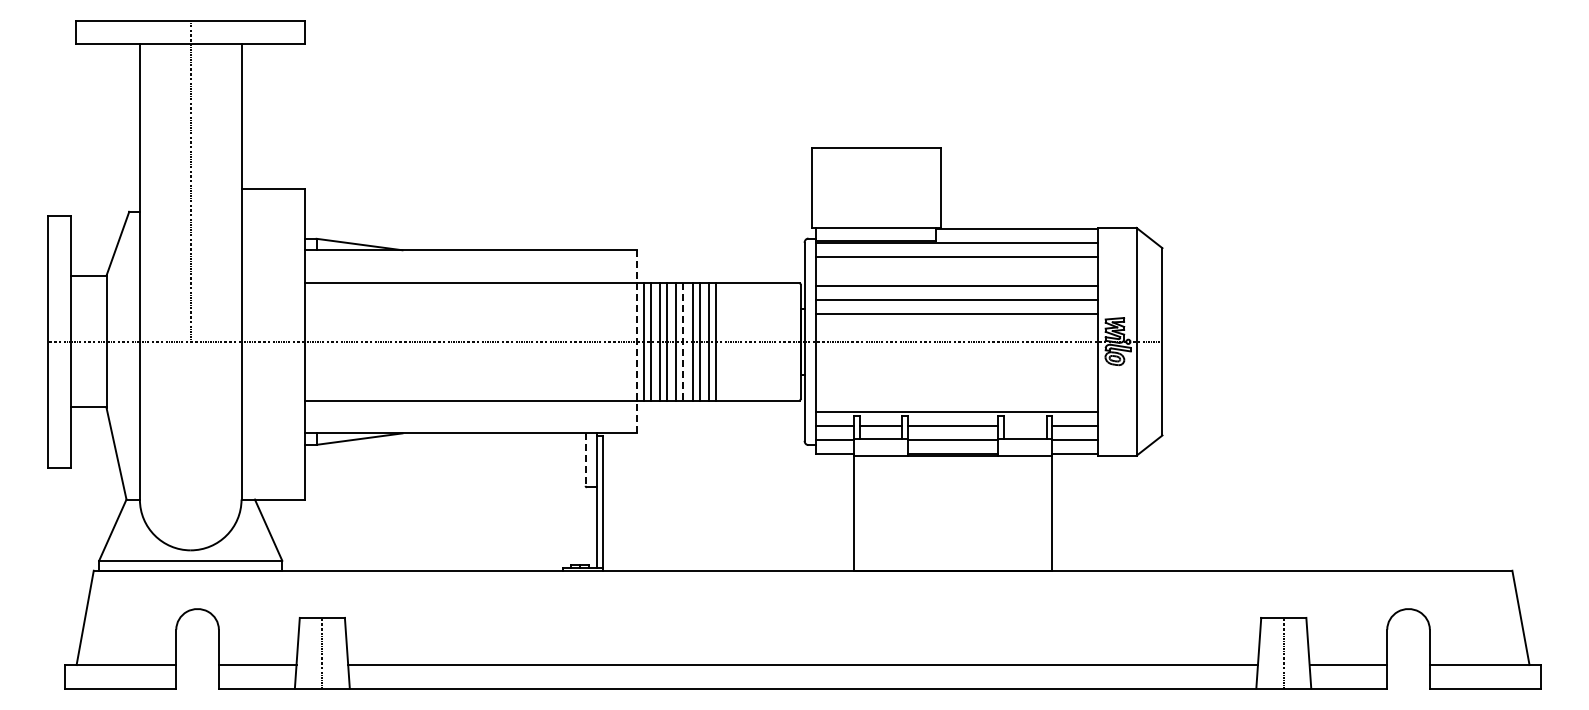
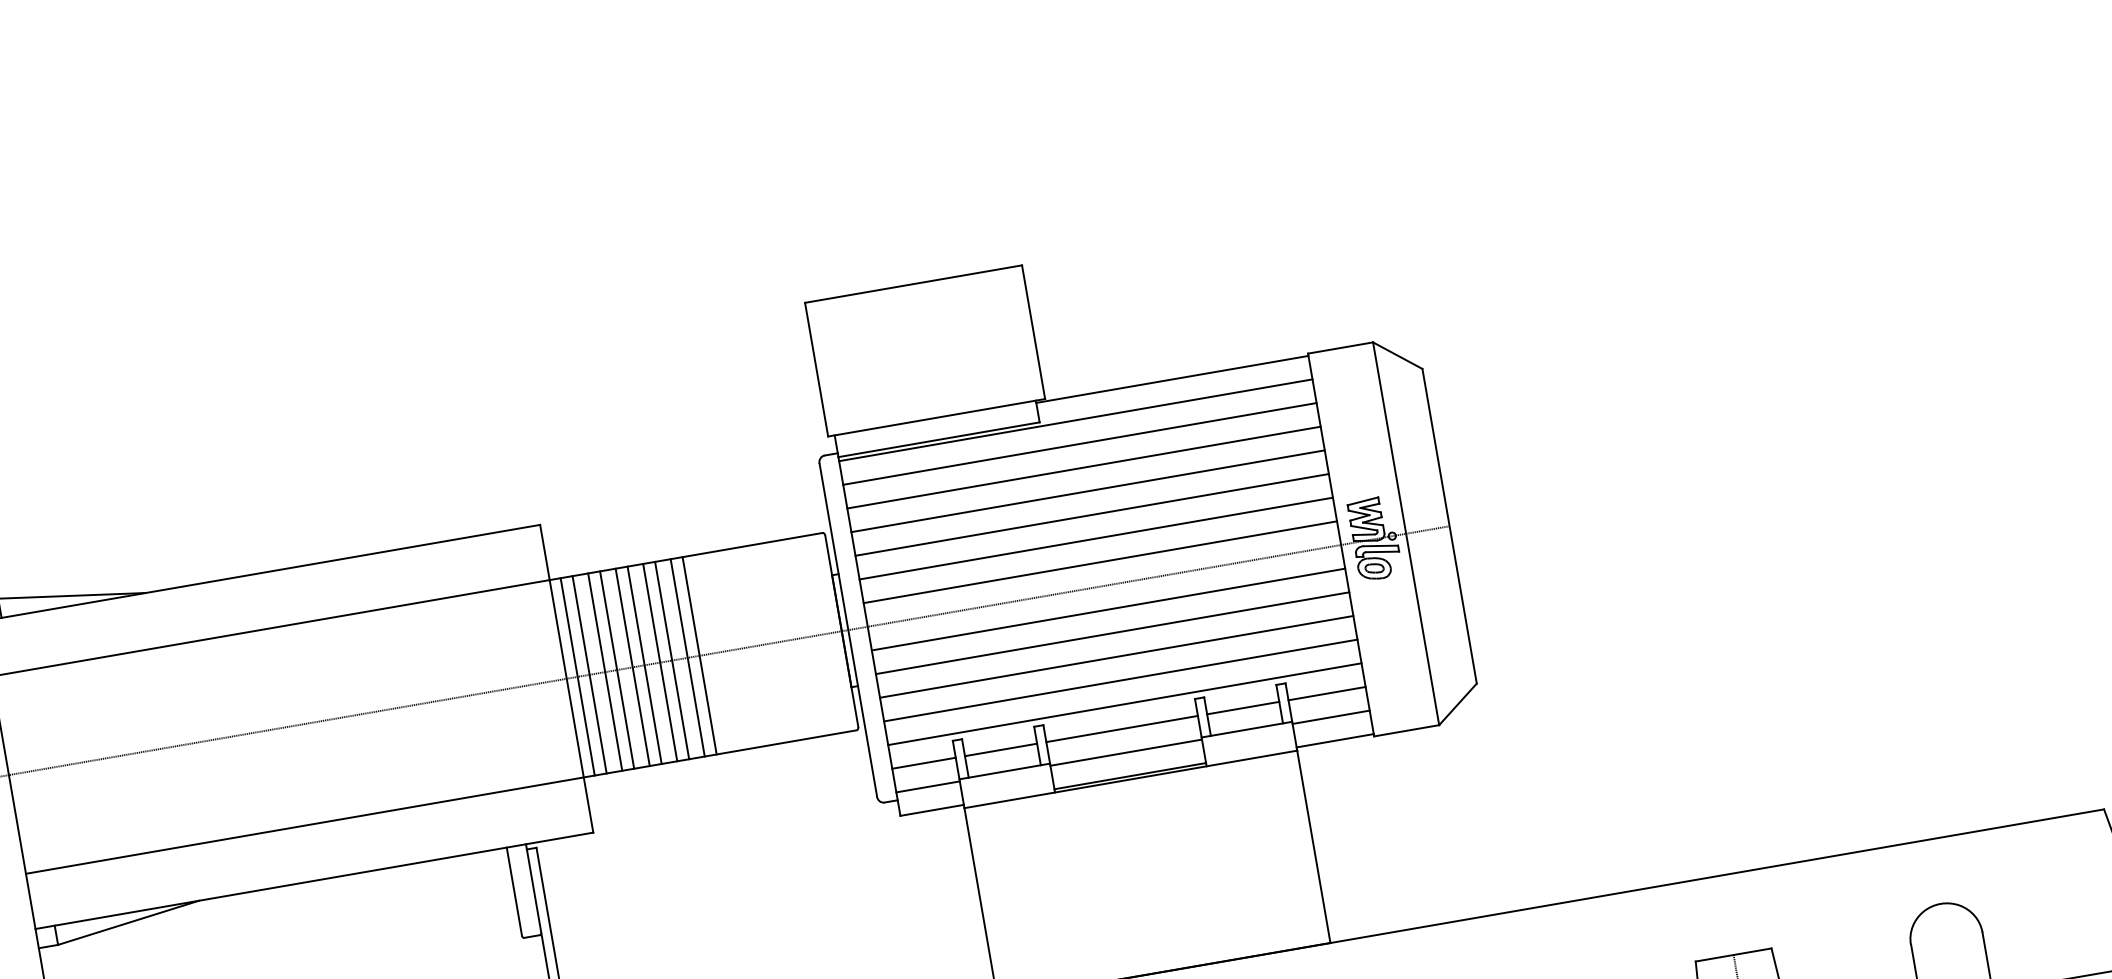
line: (956, 271) -> (1083, 467), added
line: (956, 327) -> (1099, 561), added
line: (637, 341) -> (567, 678), dashed -> solid
line: (683, 341) -> (644, 664), dashed -> solid
line: (956, 355) -> (1107, 609), added
line: (956, 369) -> (1111, 632), added
line: (956, 384) -> (1115, 657), added
line: (956, 398) -> (1119, 681), added
line: (1024, 426) -> (1242, 708), added
line: (585, 460) -> (514, 893), dashed -> solid

